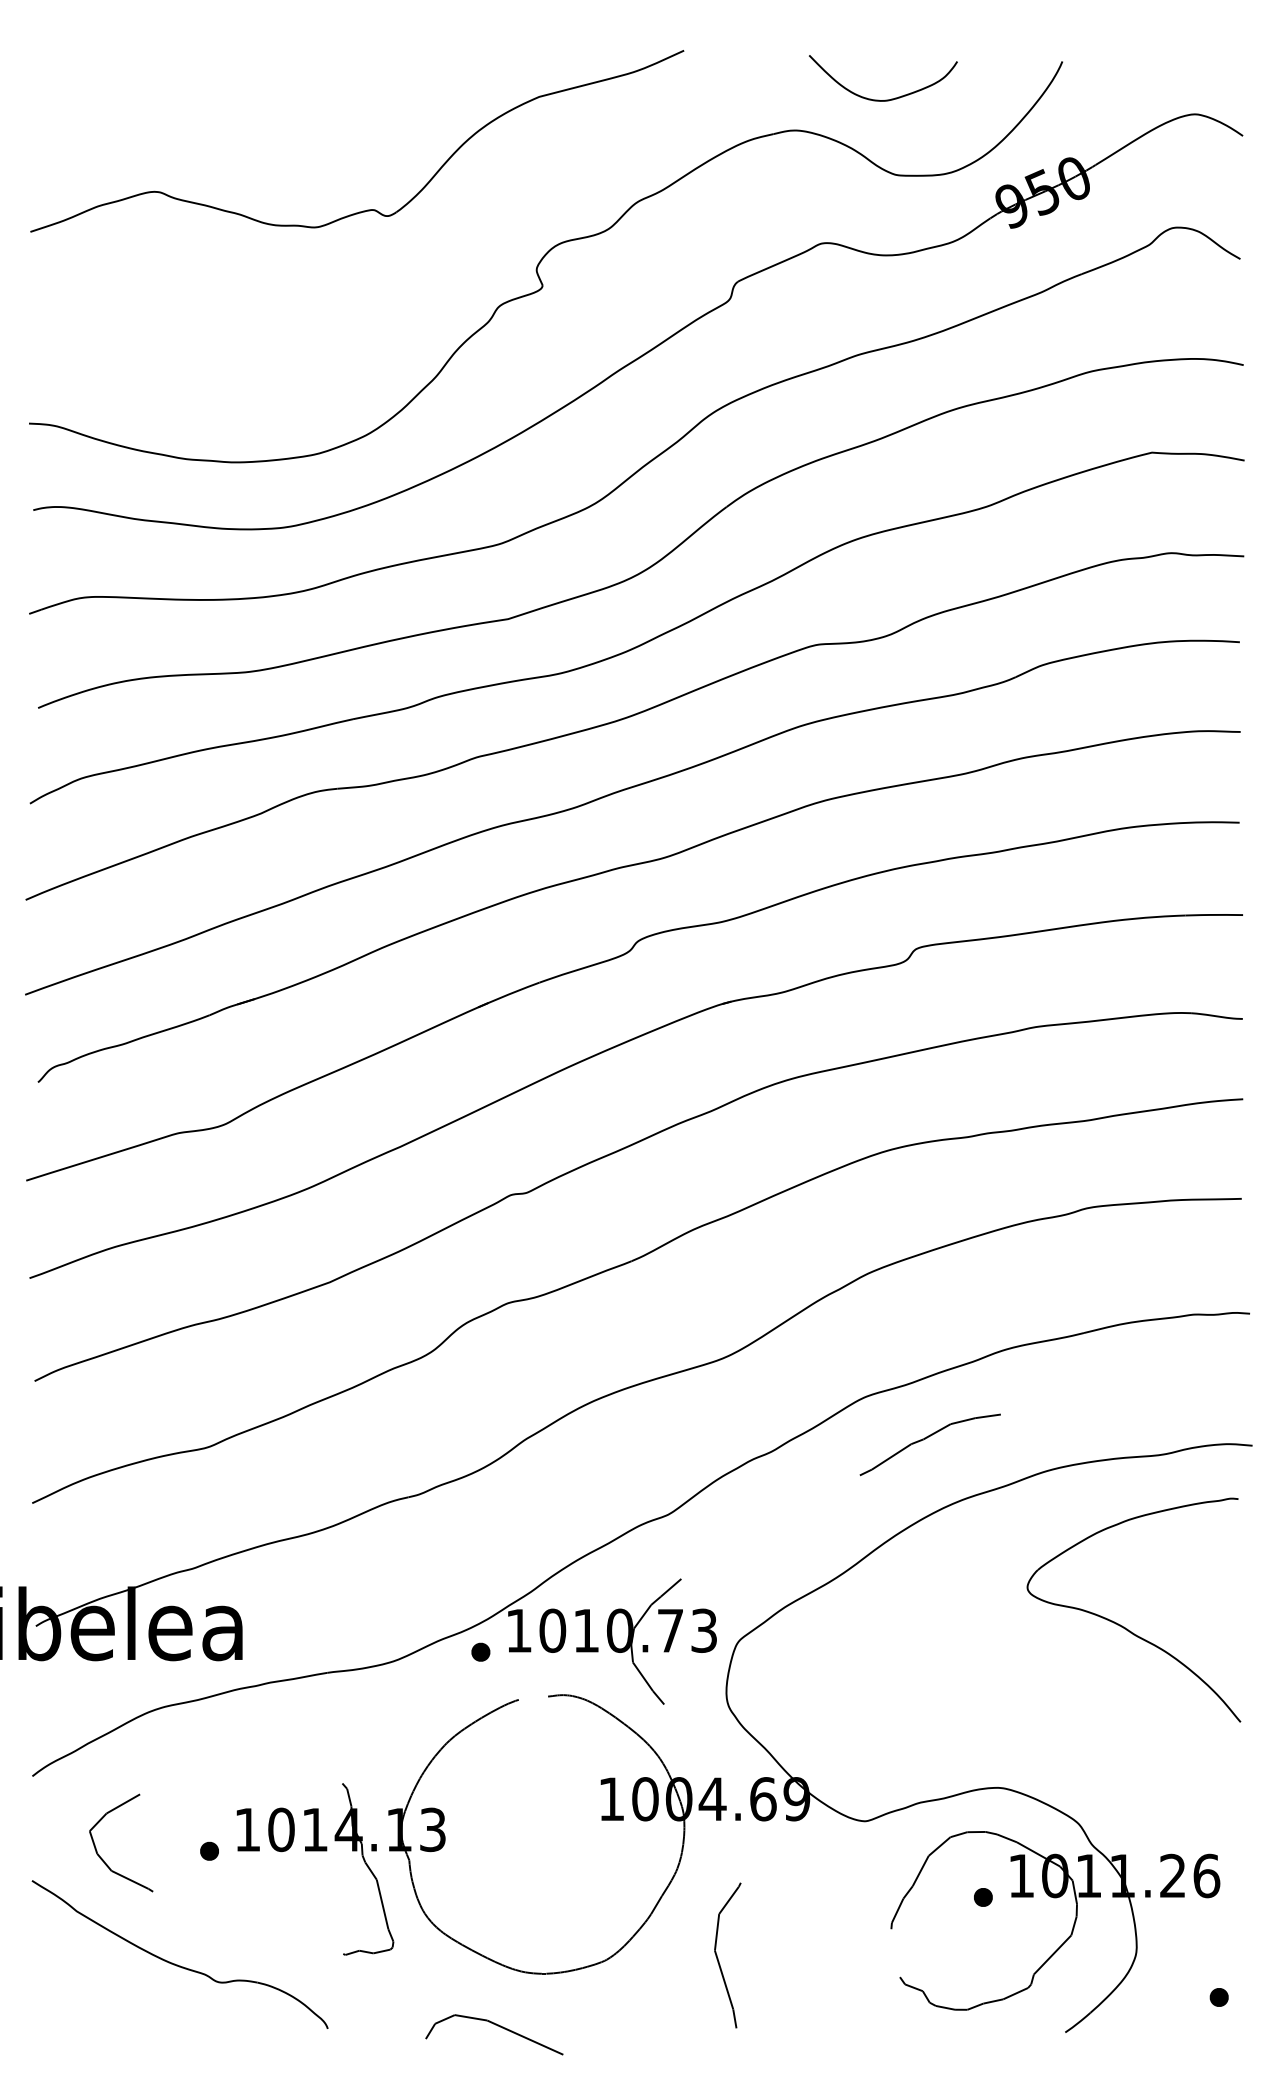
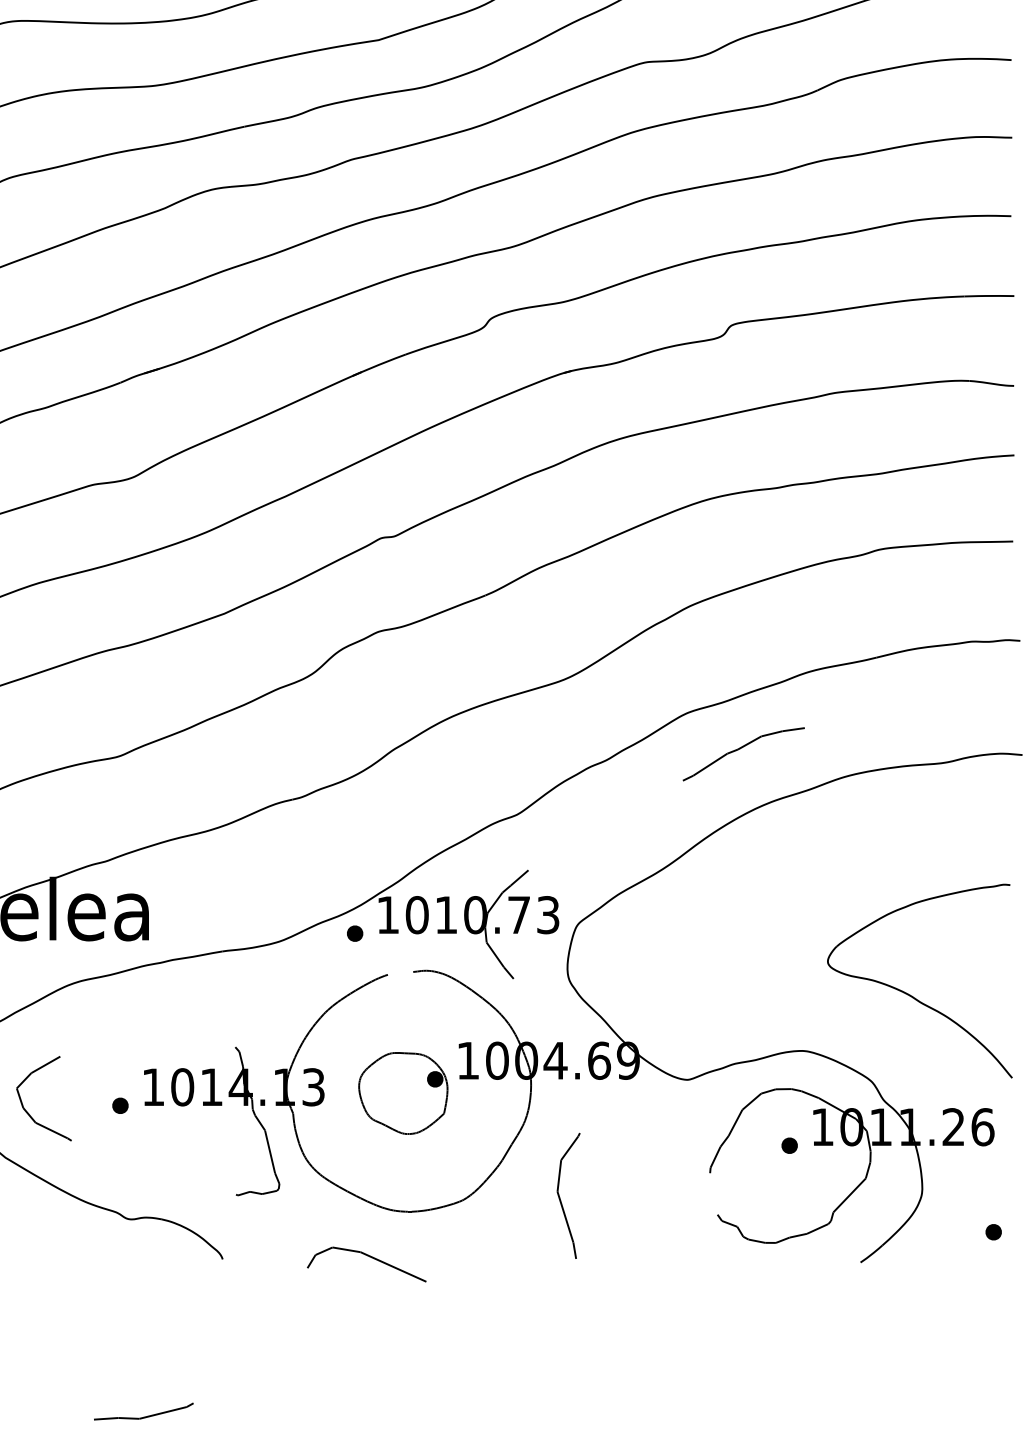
part: (1124, 1626) -> (911, 995), moved
part: (536, 1836) -> (403, 1093), added

